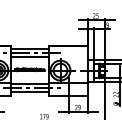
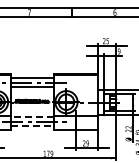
line: (30, 84) -> (32, 117), solid -> dashed
line: (30, 92) -> (32, 126), solid -> dashed

